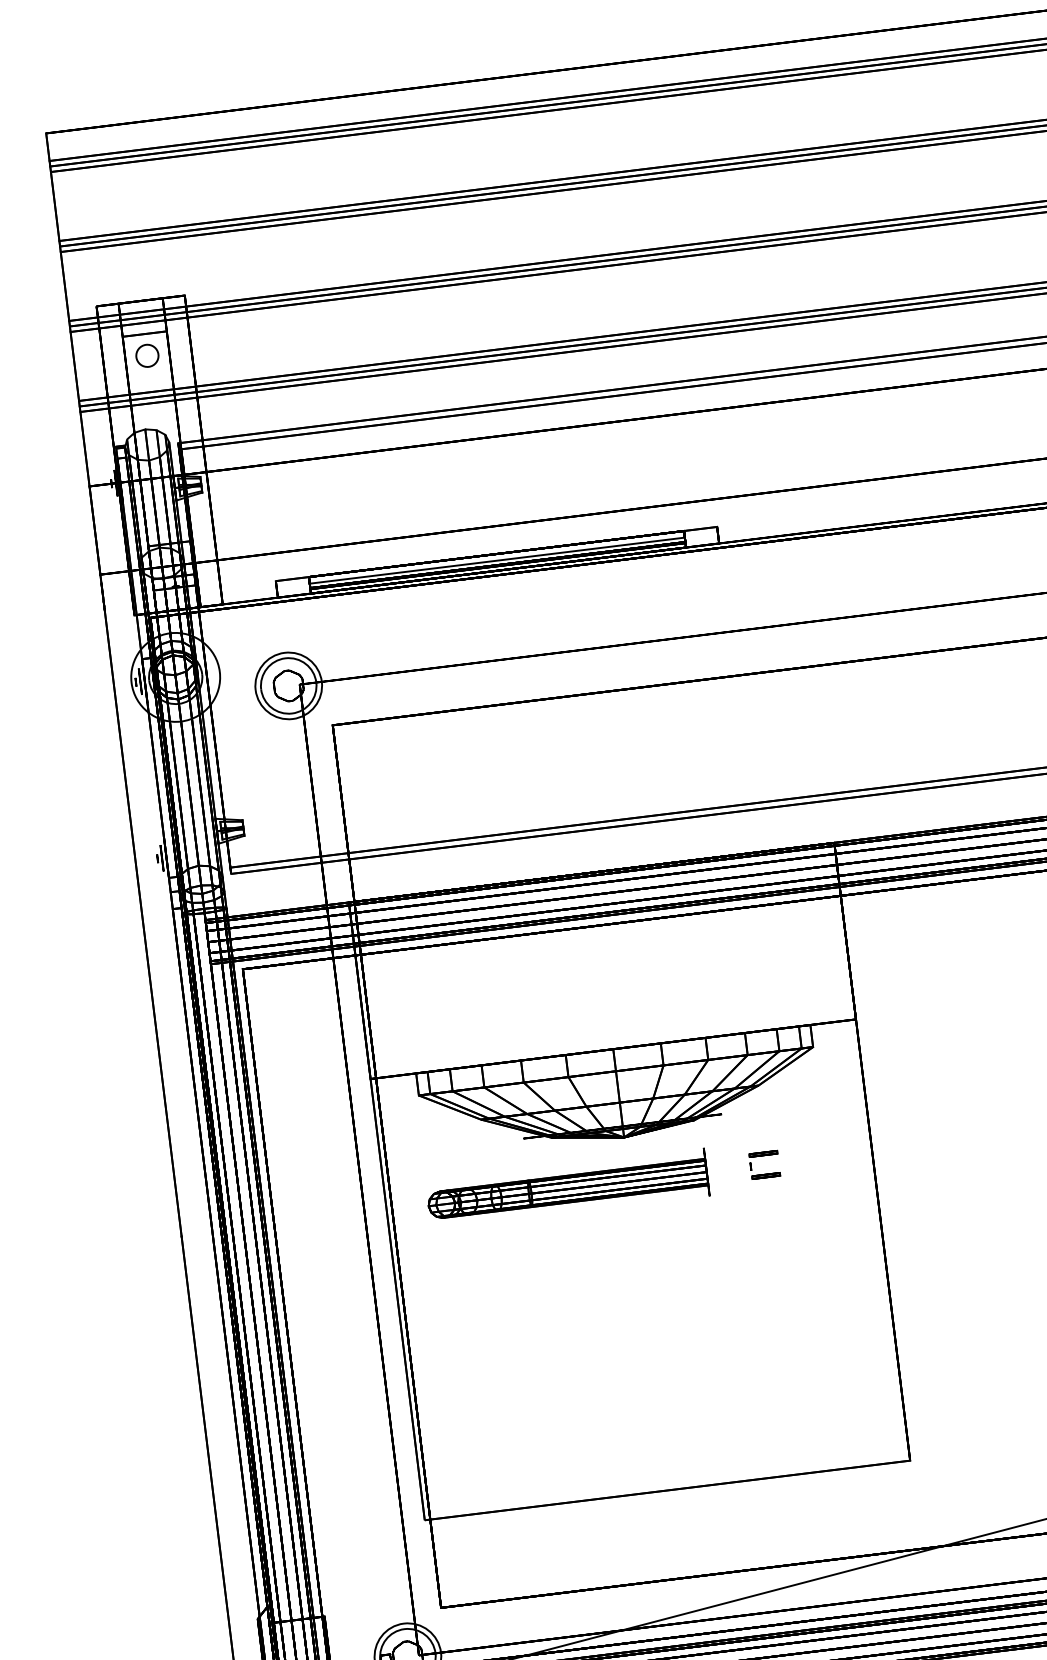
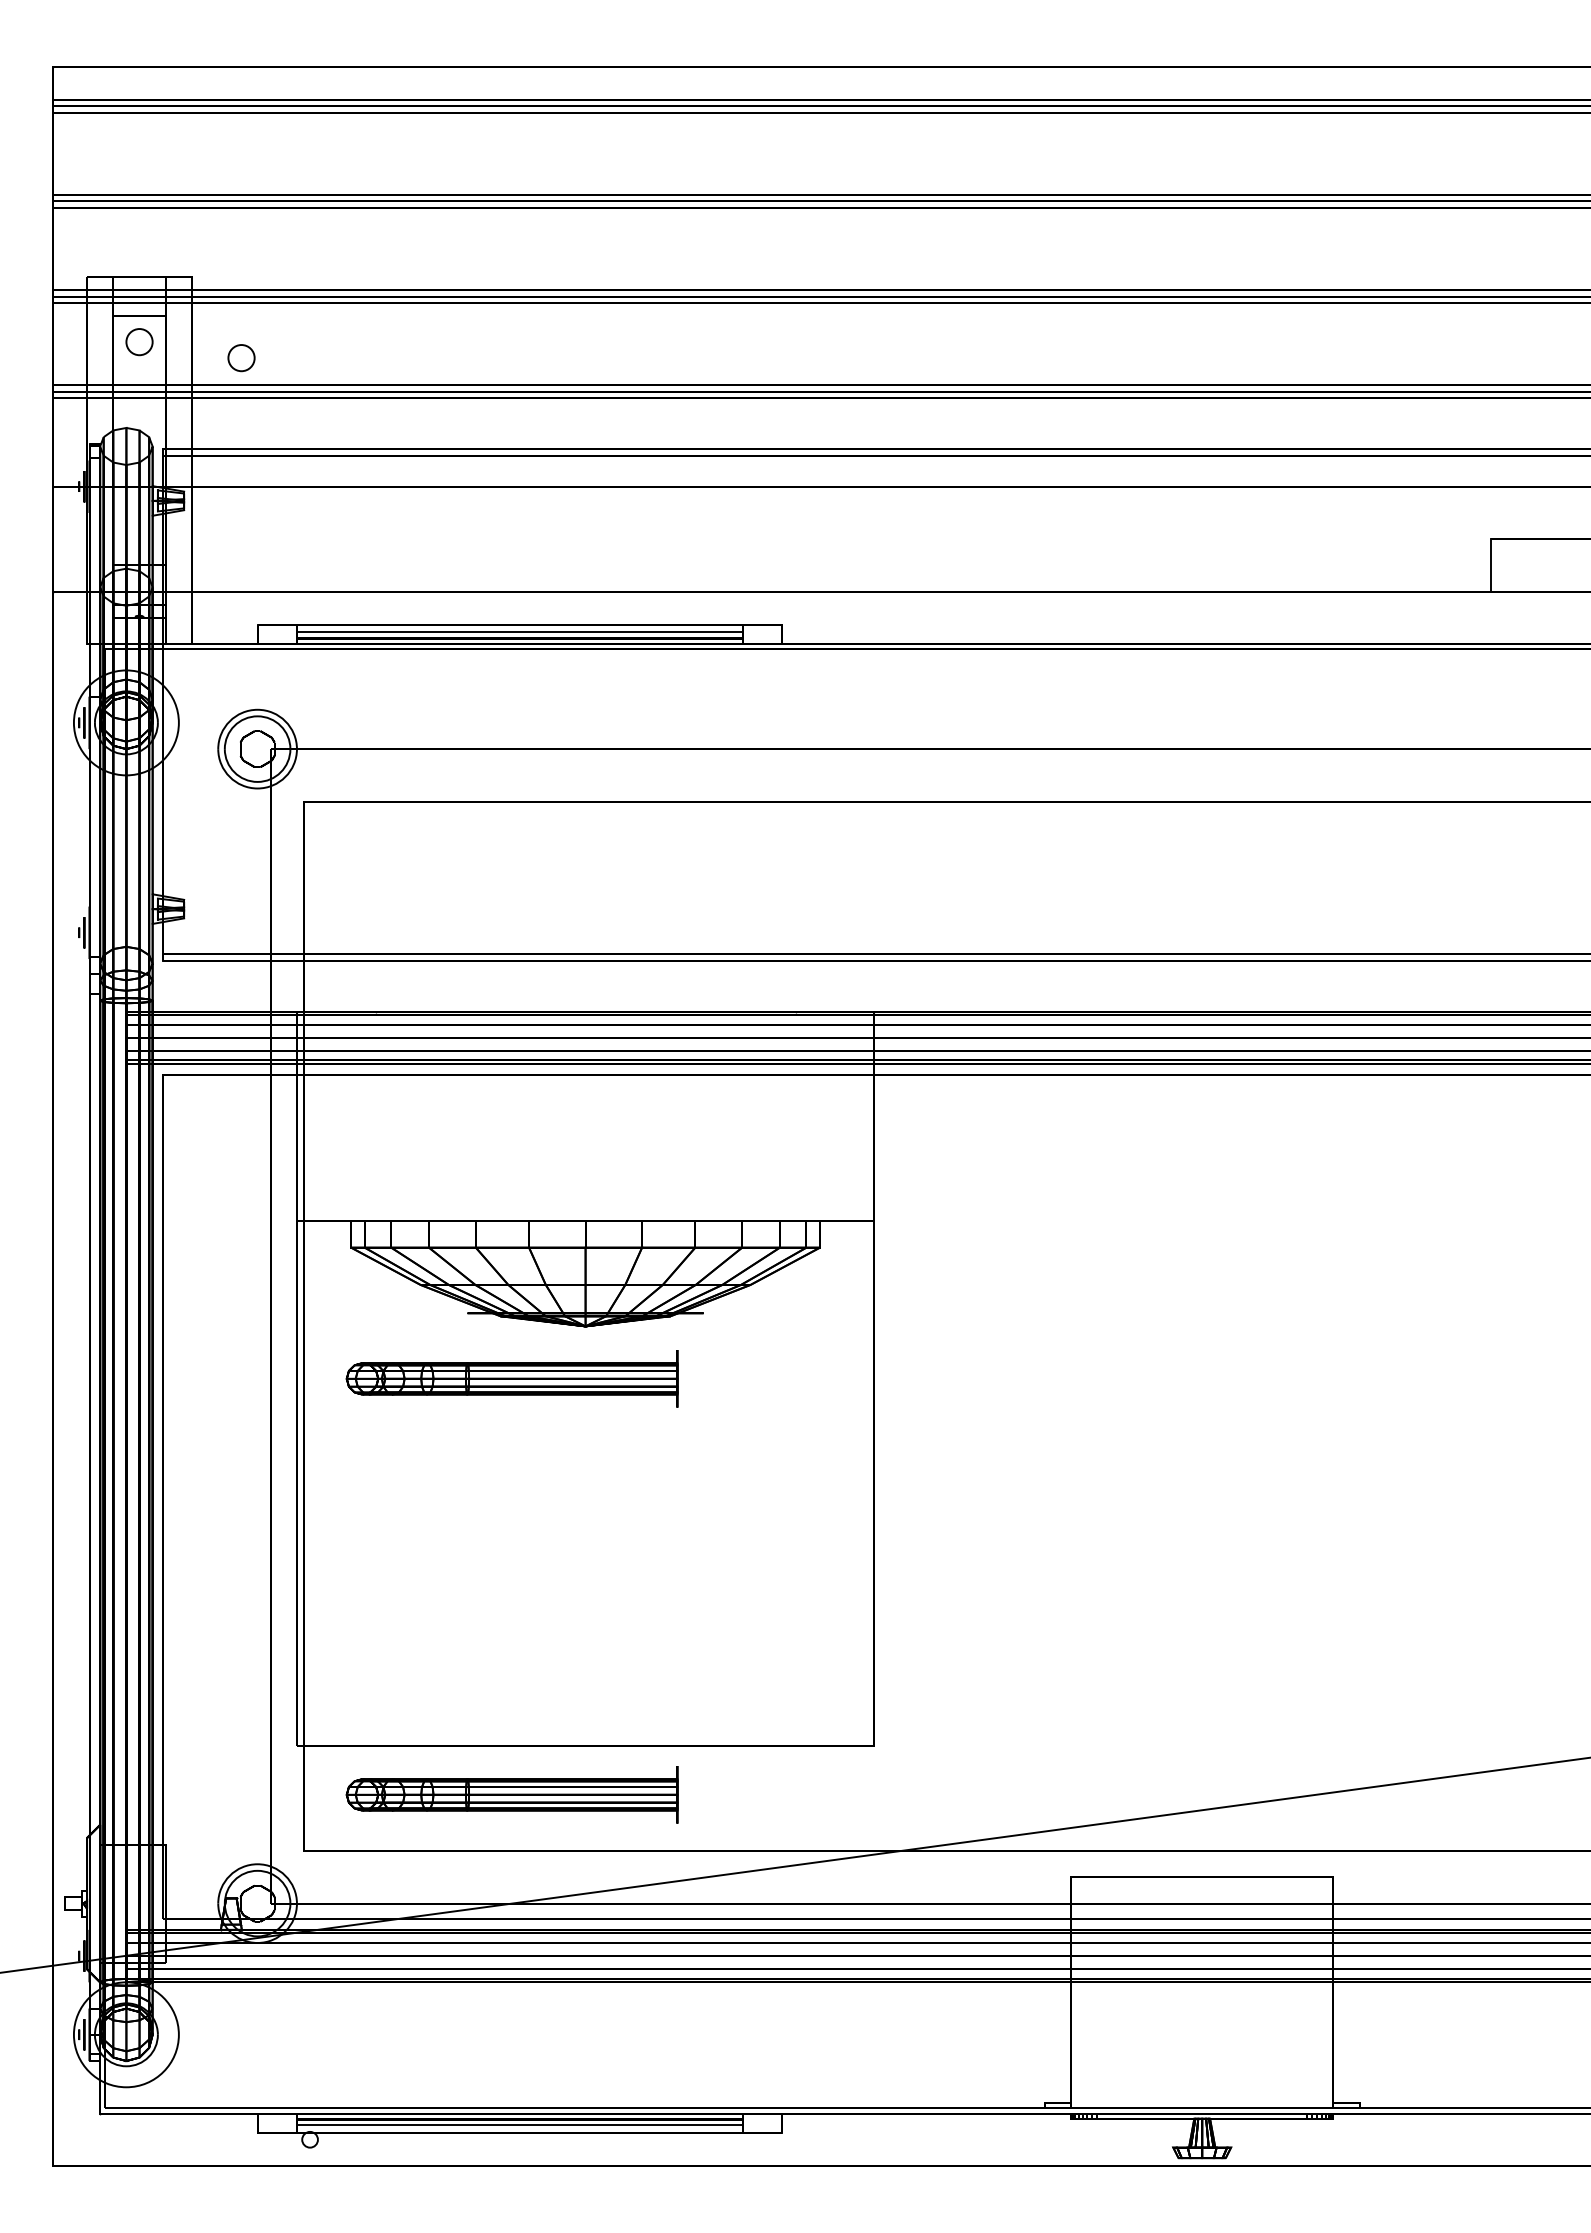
circle: (234, 359) -> (241, 358), added
part: (763, 1155) -> (746, 1367), removed
part: (610, 1538) -> (511, 1794), added

